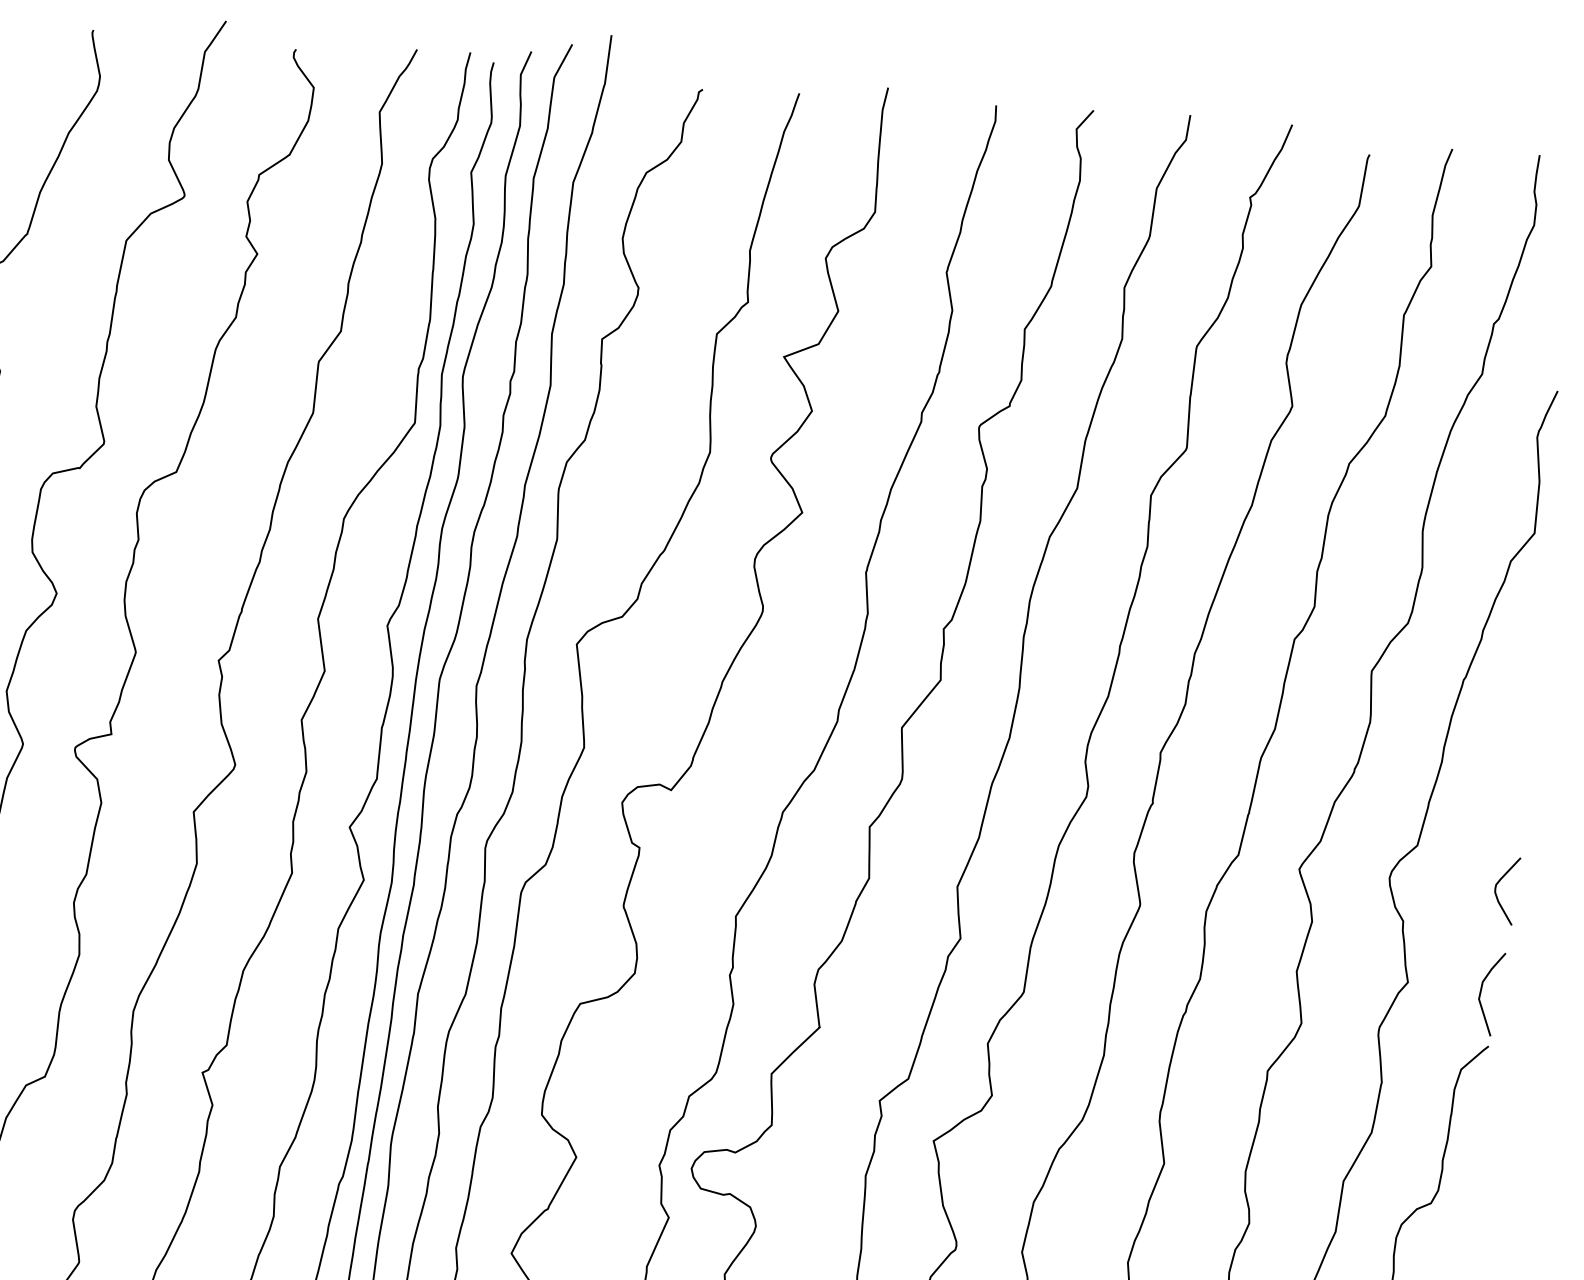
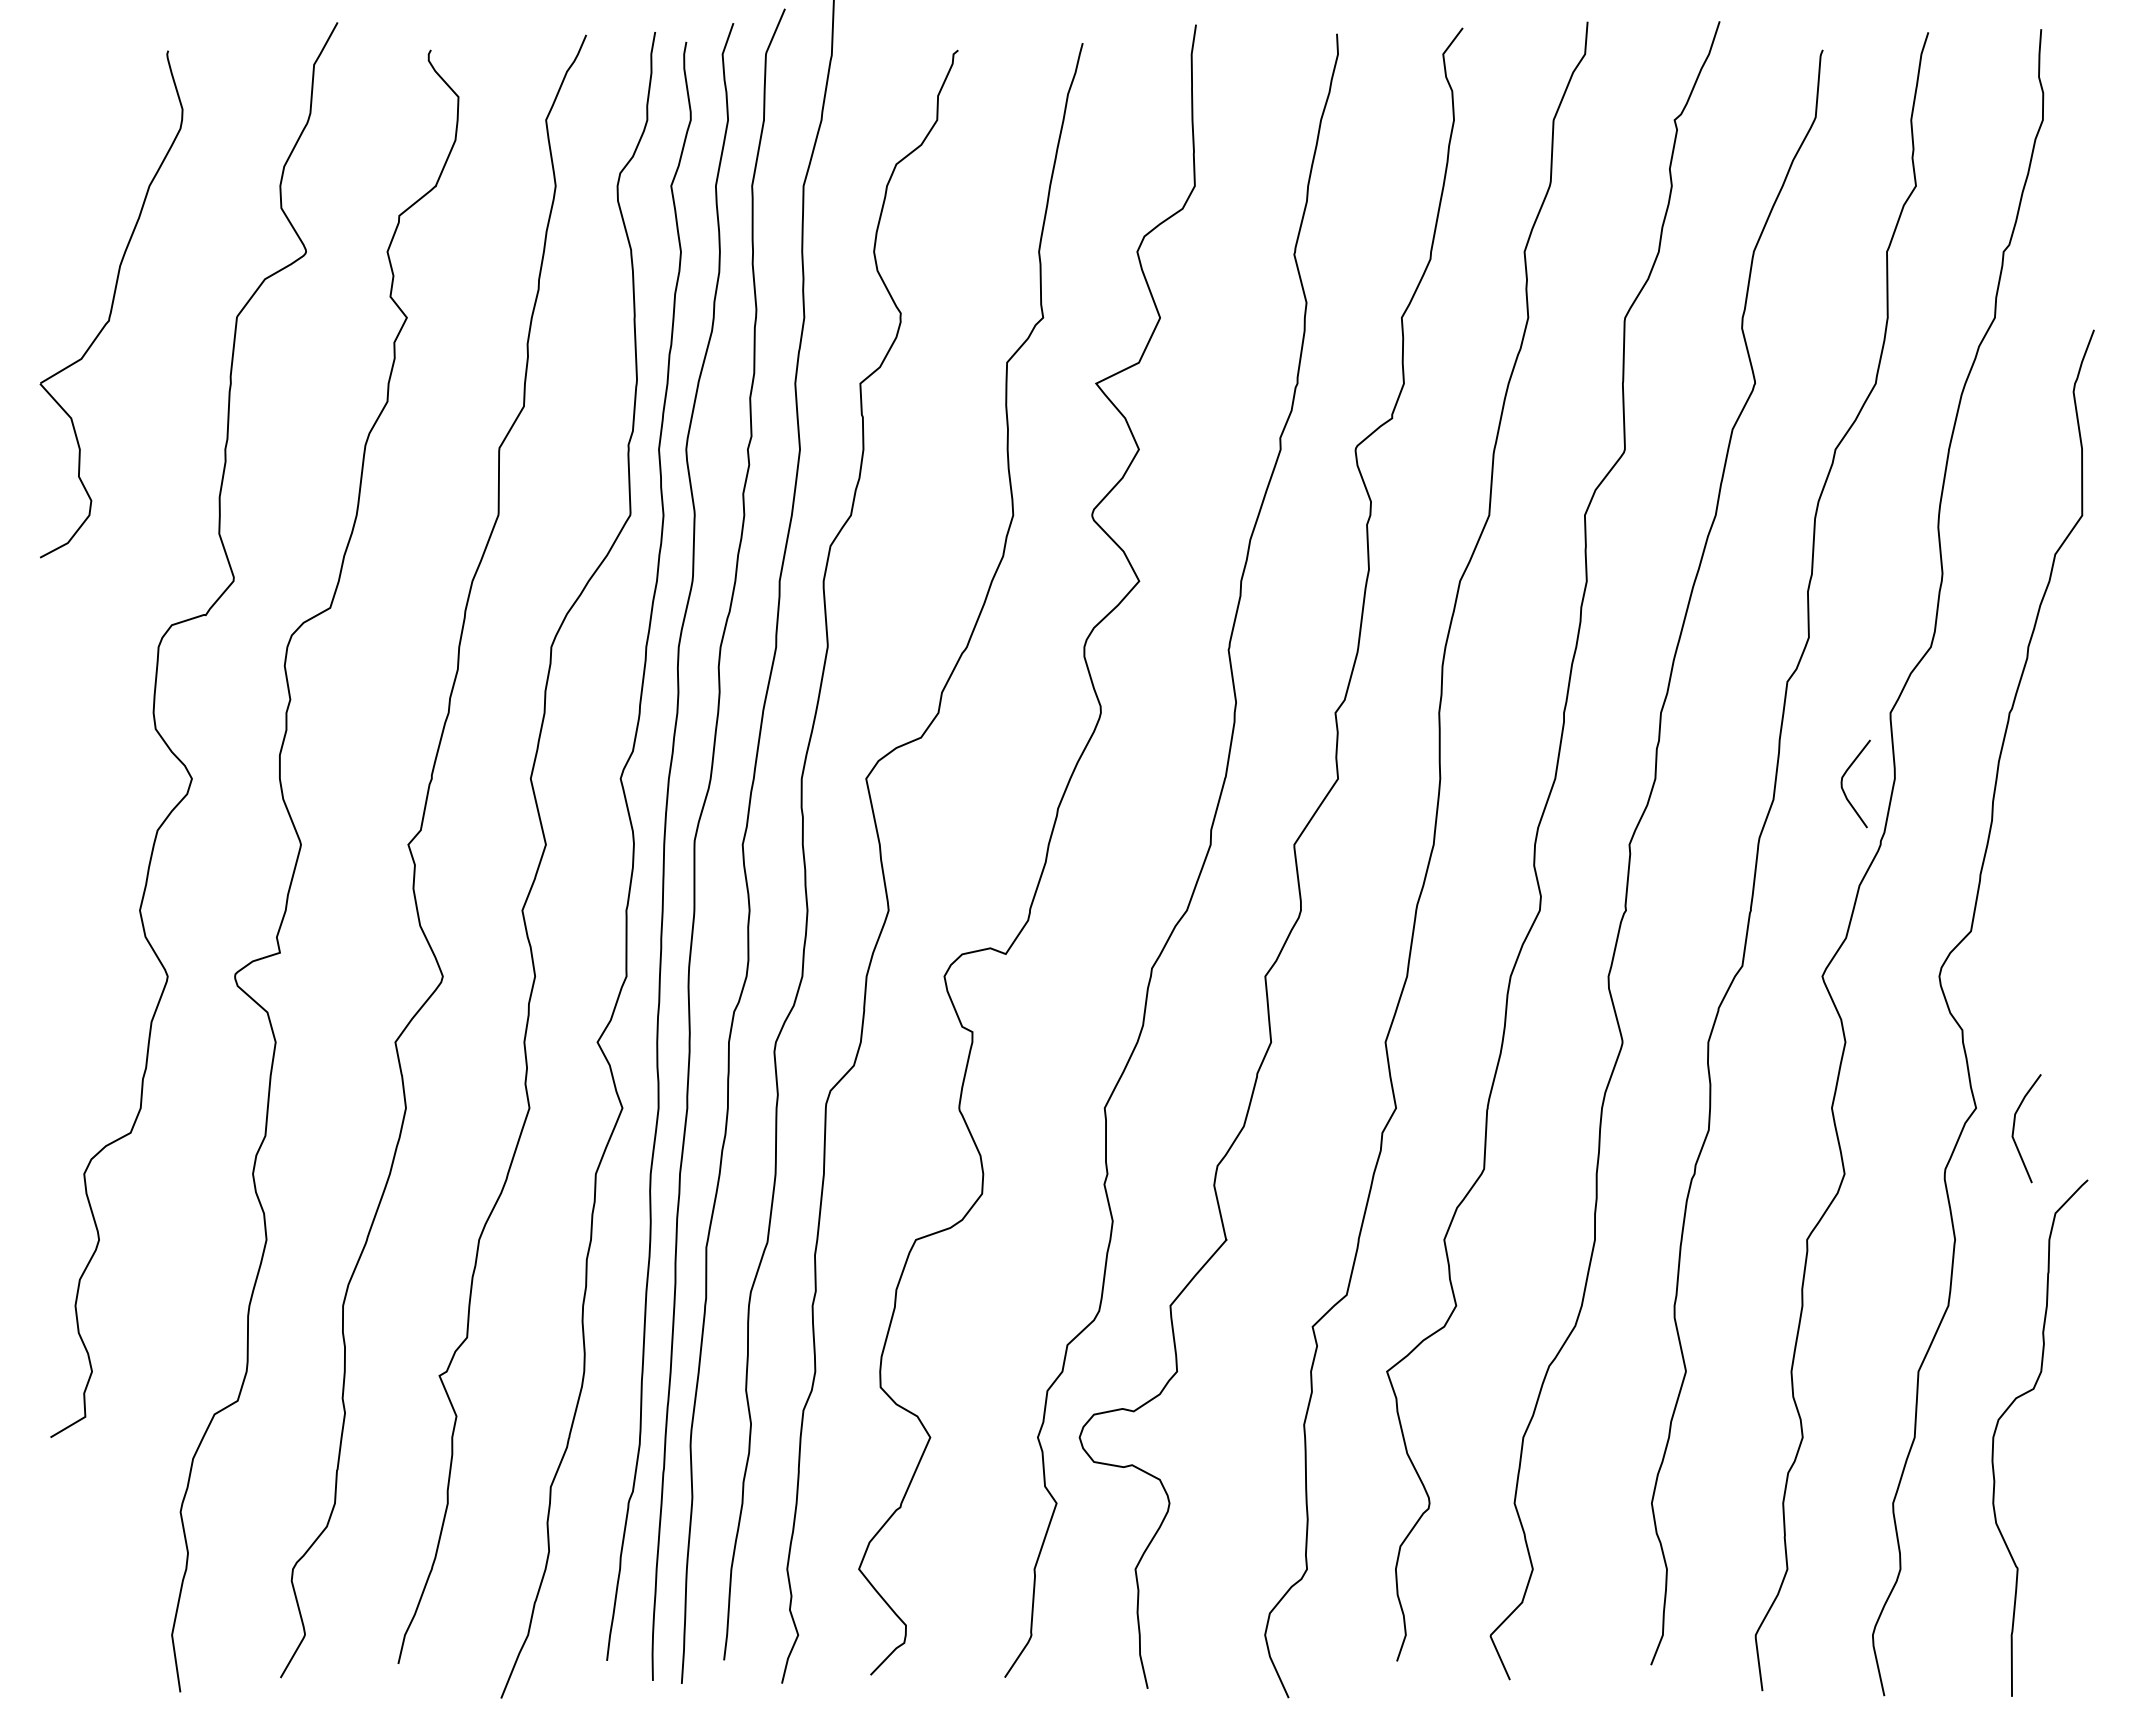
curve: (1496, 889) -> (1842, 783), moved
curve: (1481, 992) -> (2014, 1128), moved

